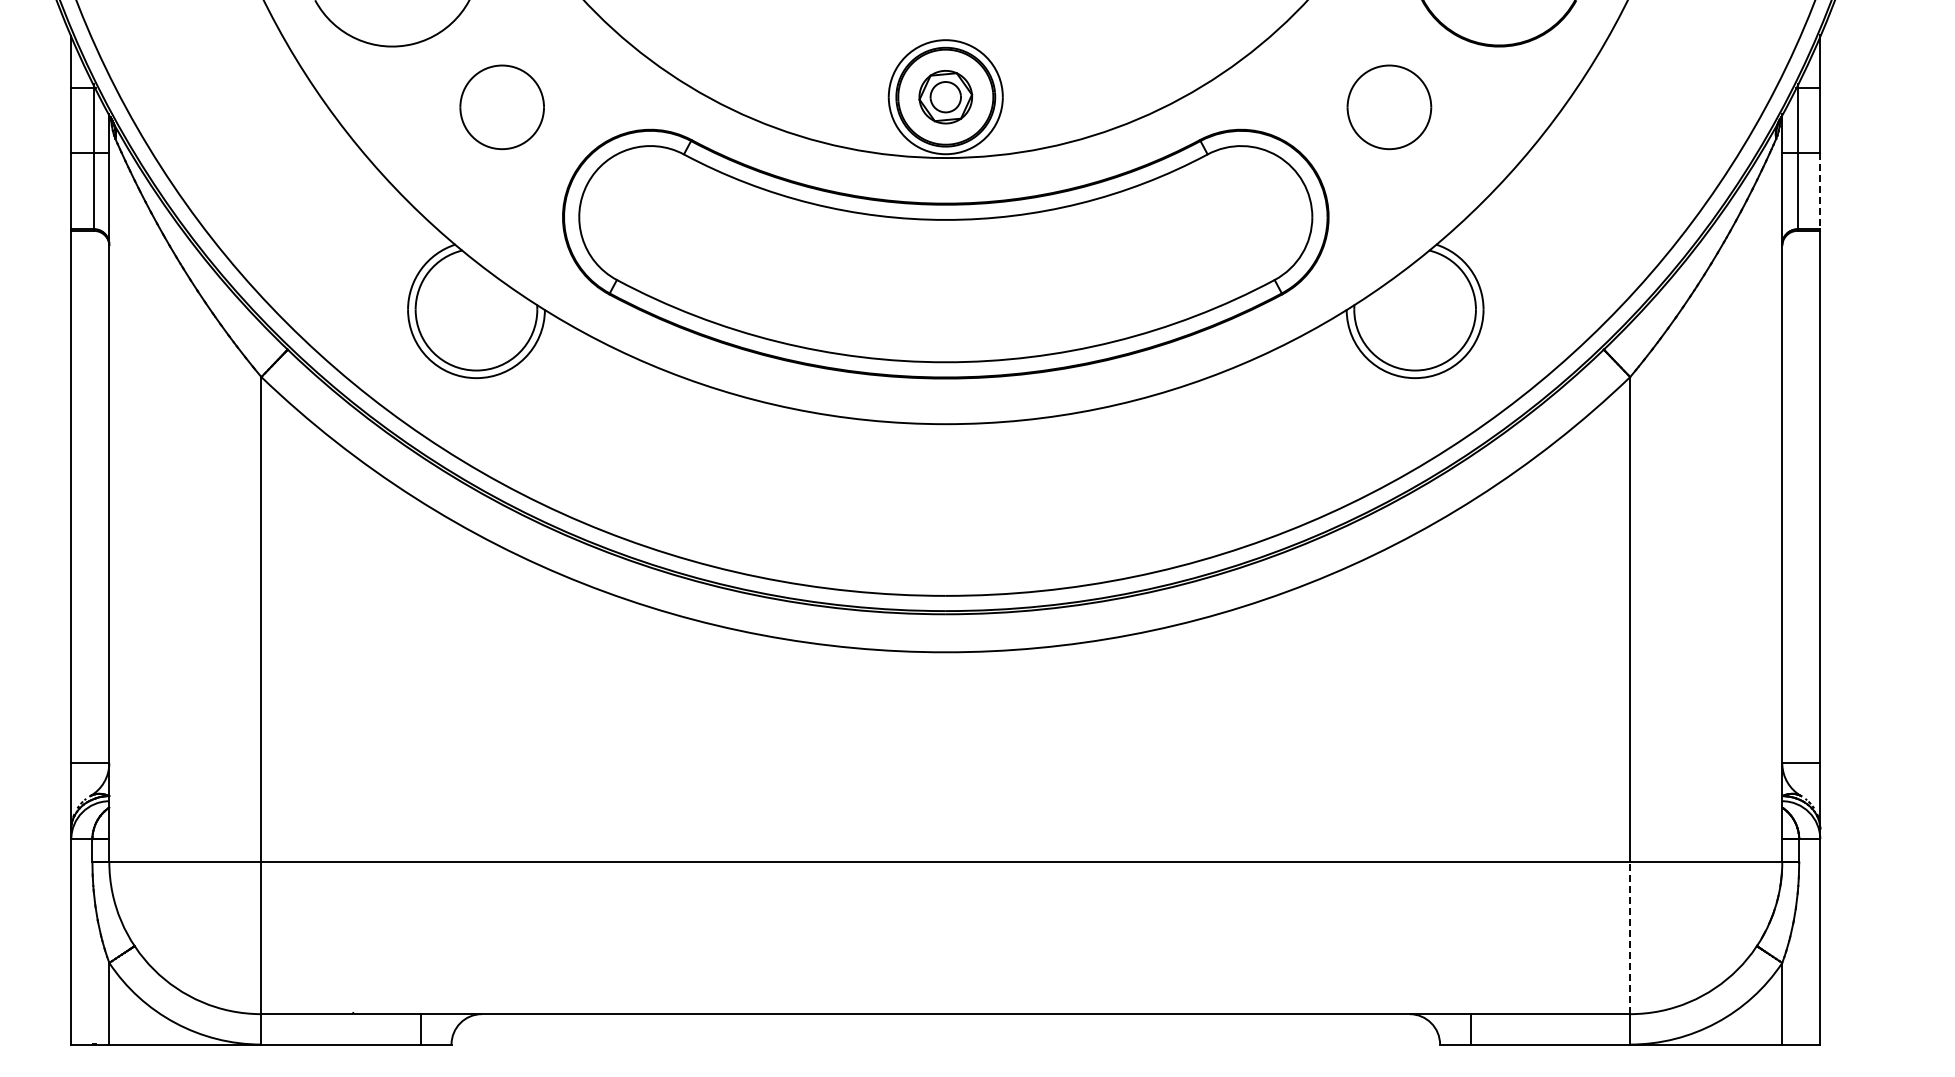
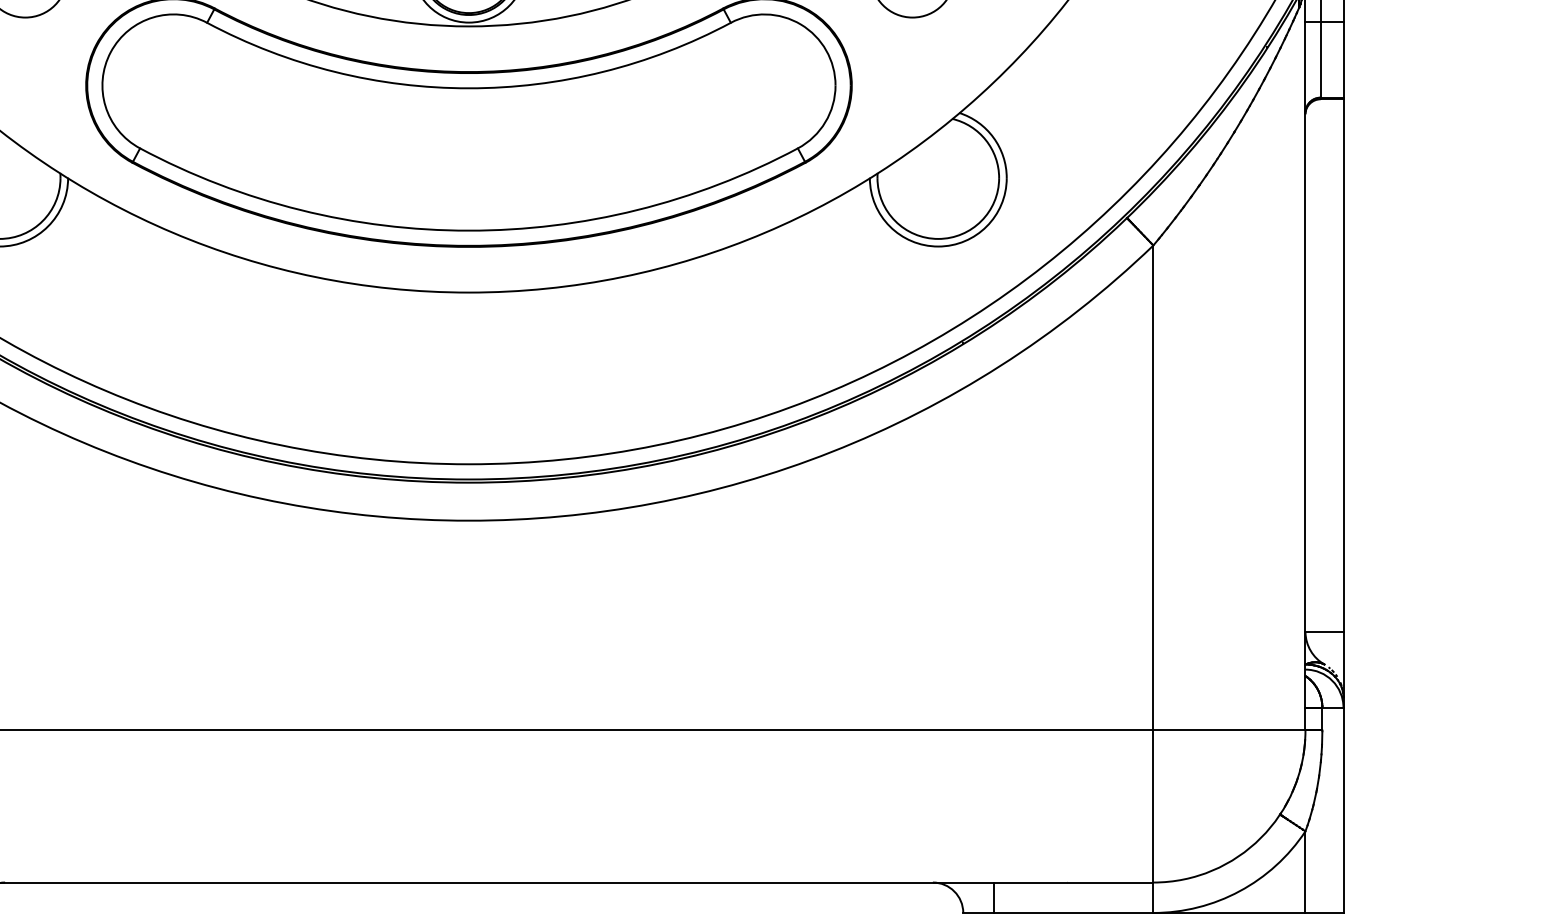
line: (1820, 191) -> (1343, 59), dashed -> solid
line: (1630, 937) -> (1153, 805), dashed -> solid

